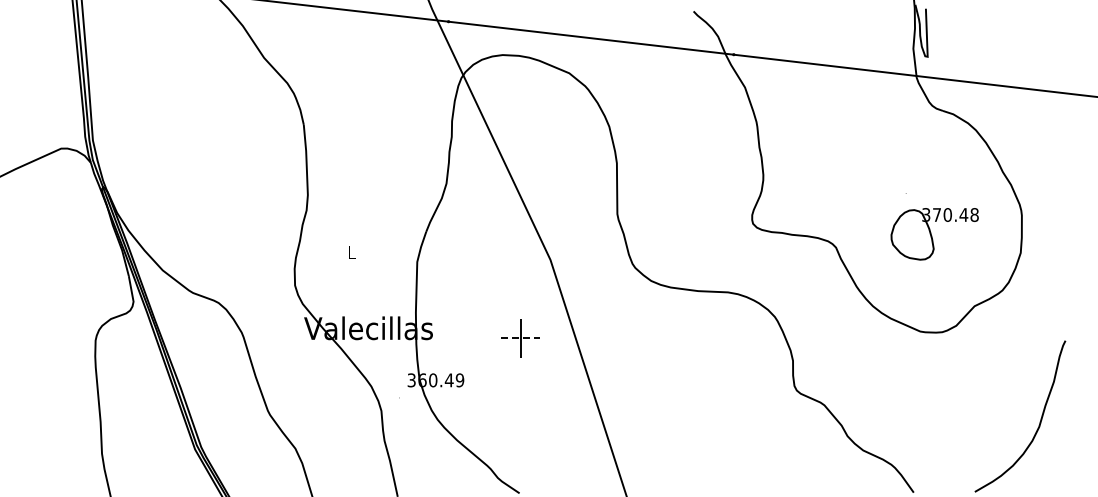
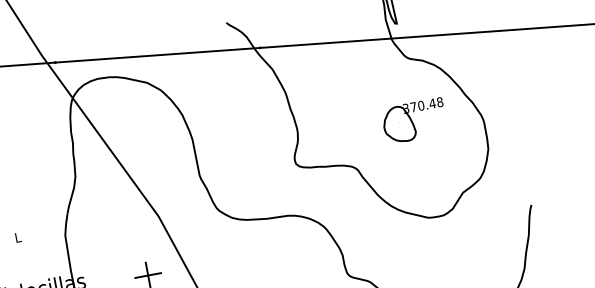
part: (934, 234) -> (414, 121), moved
line: (520, 338) -> (148, 275), dashed -> solid

